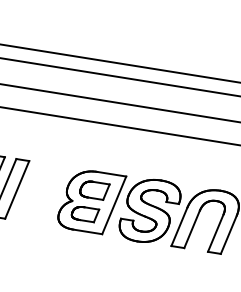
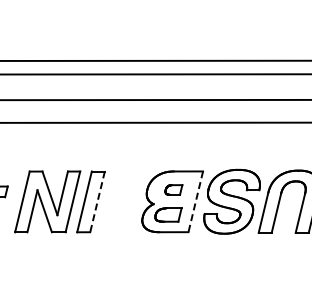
part: (94, 189) -> (173, 189), size x0.6
line: (17, 190) -> (97, 202), solid -> dashed
line: (113, 205) -> (195, 202), solid -> dashed

